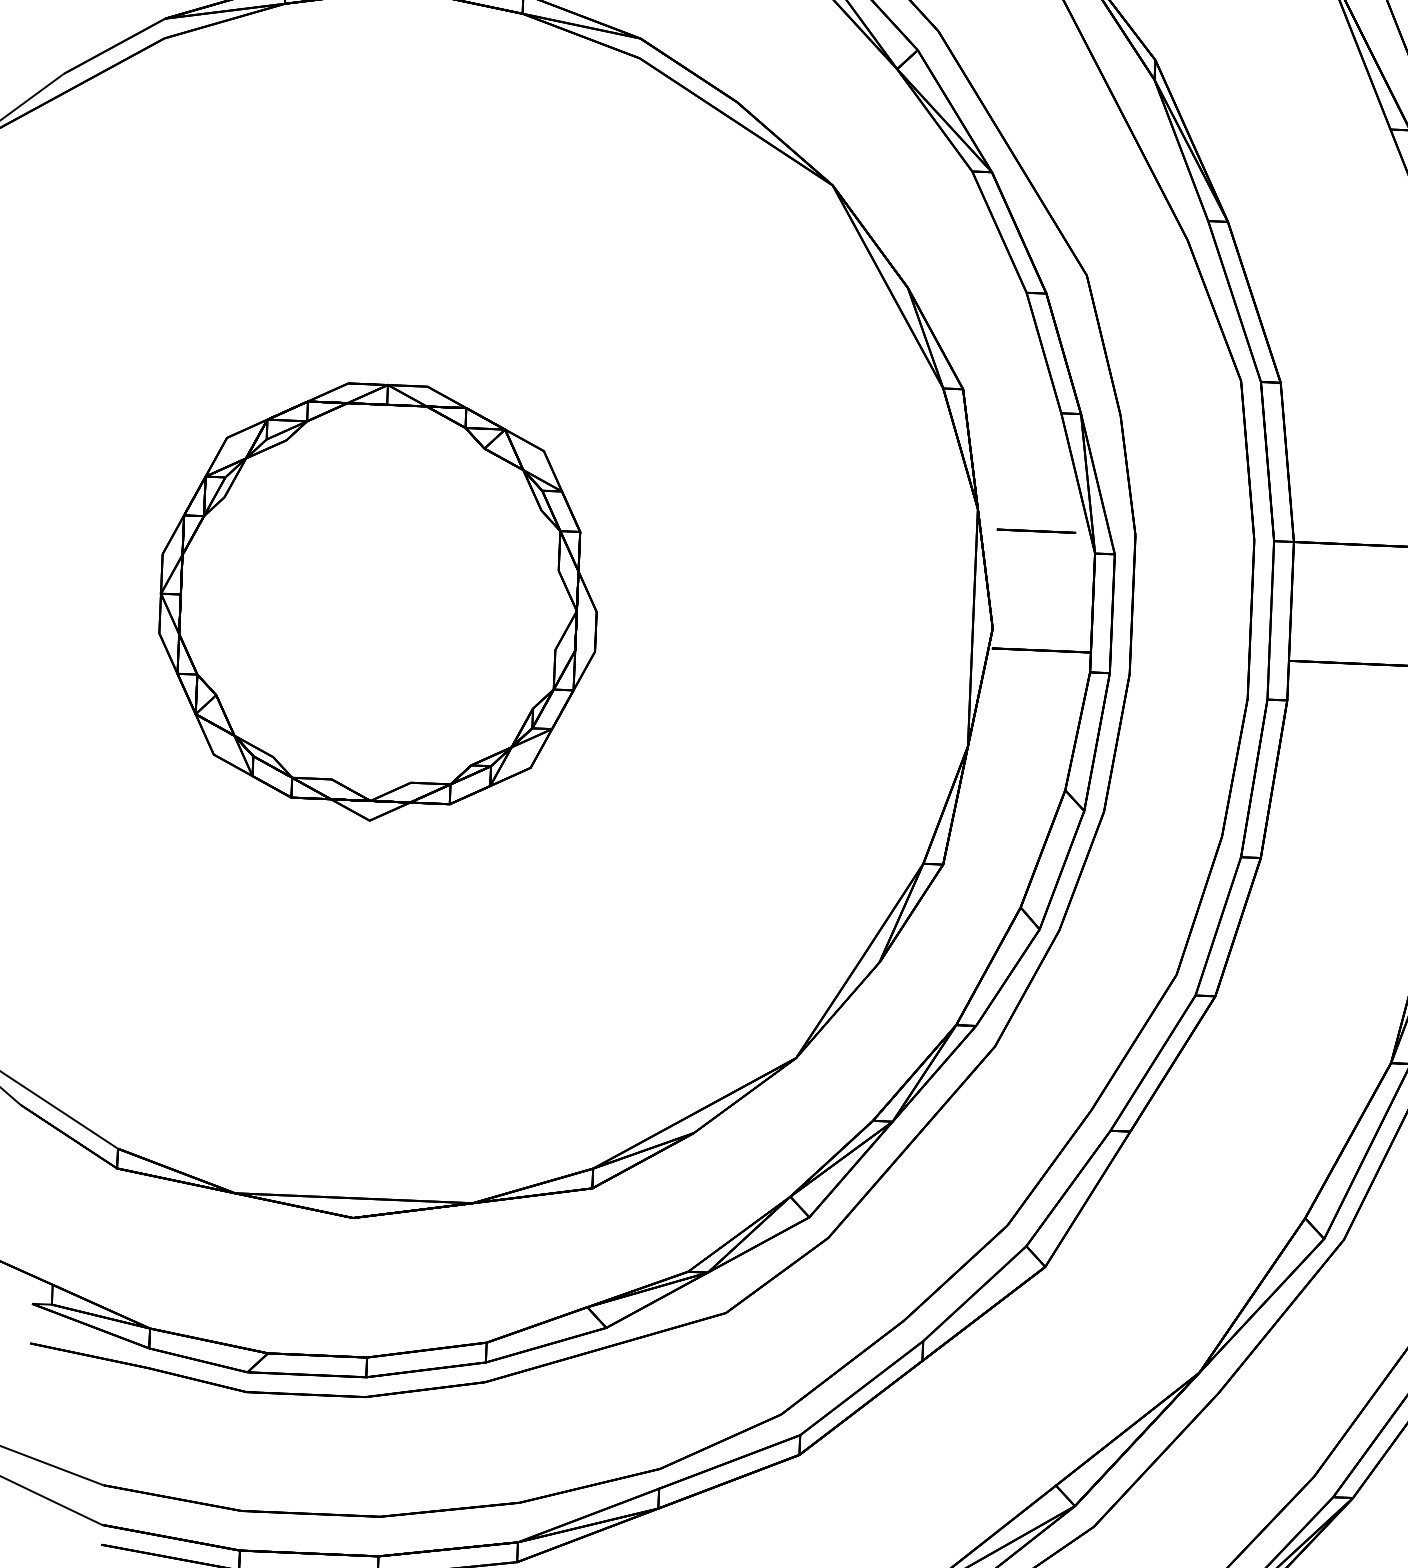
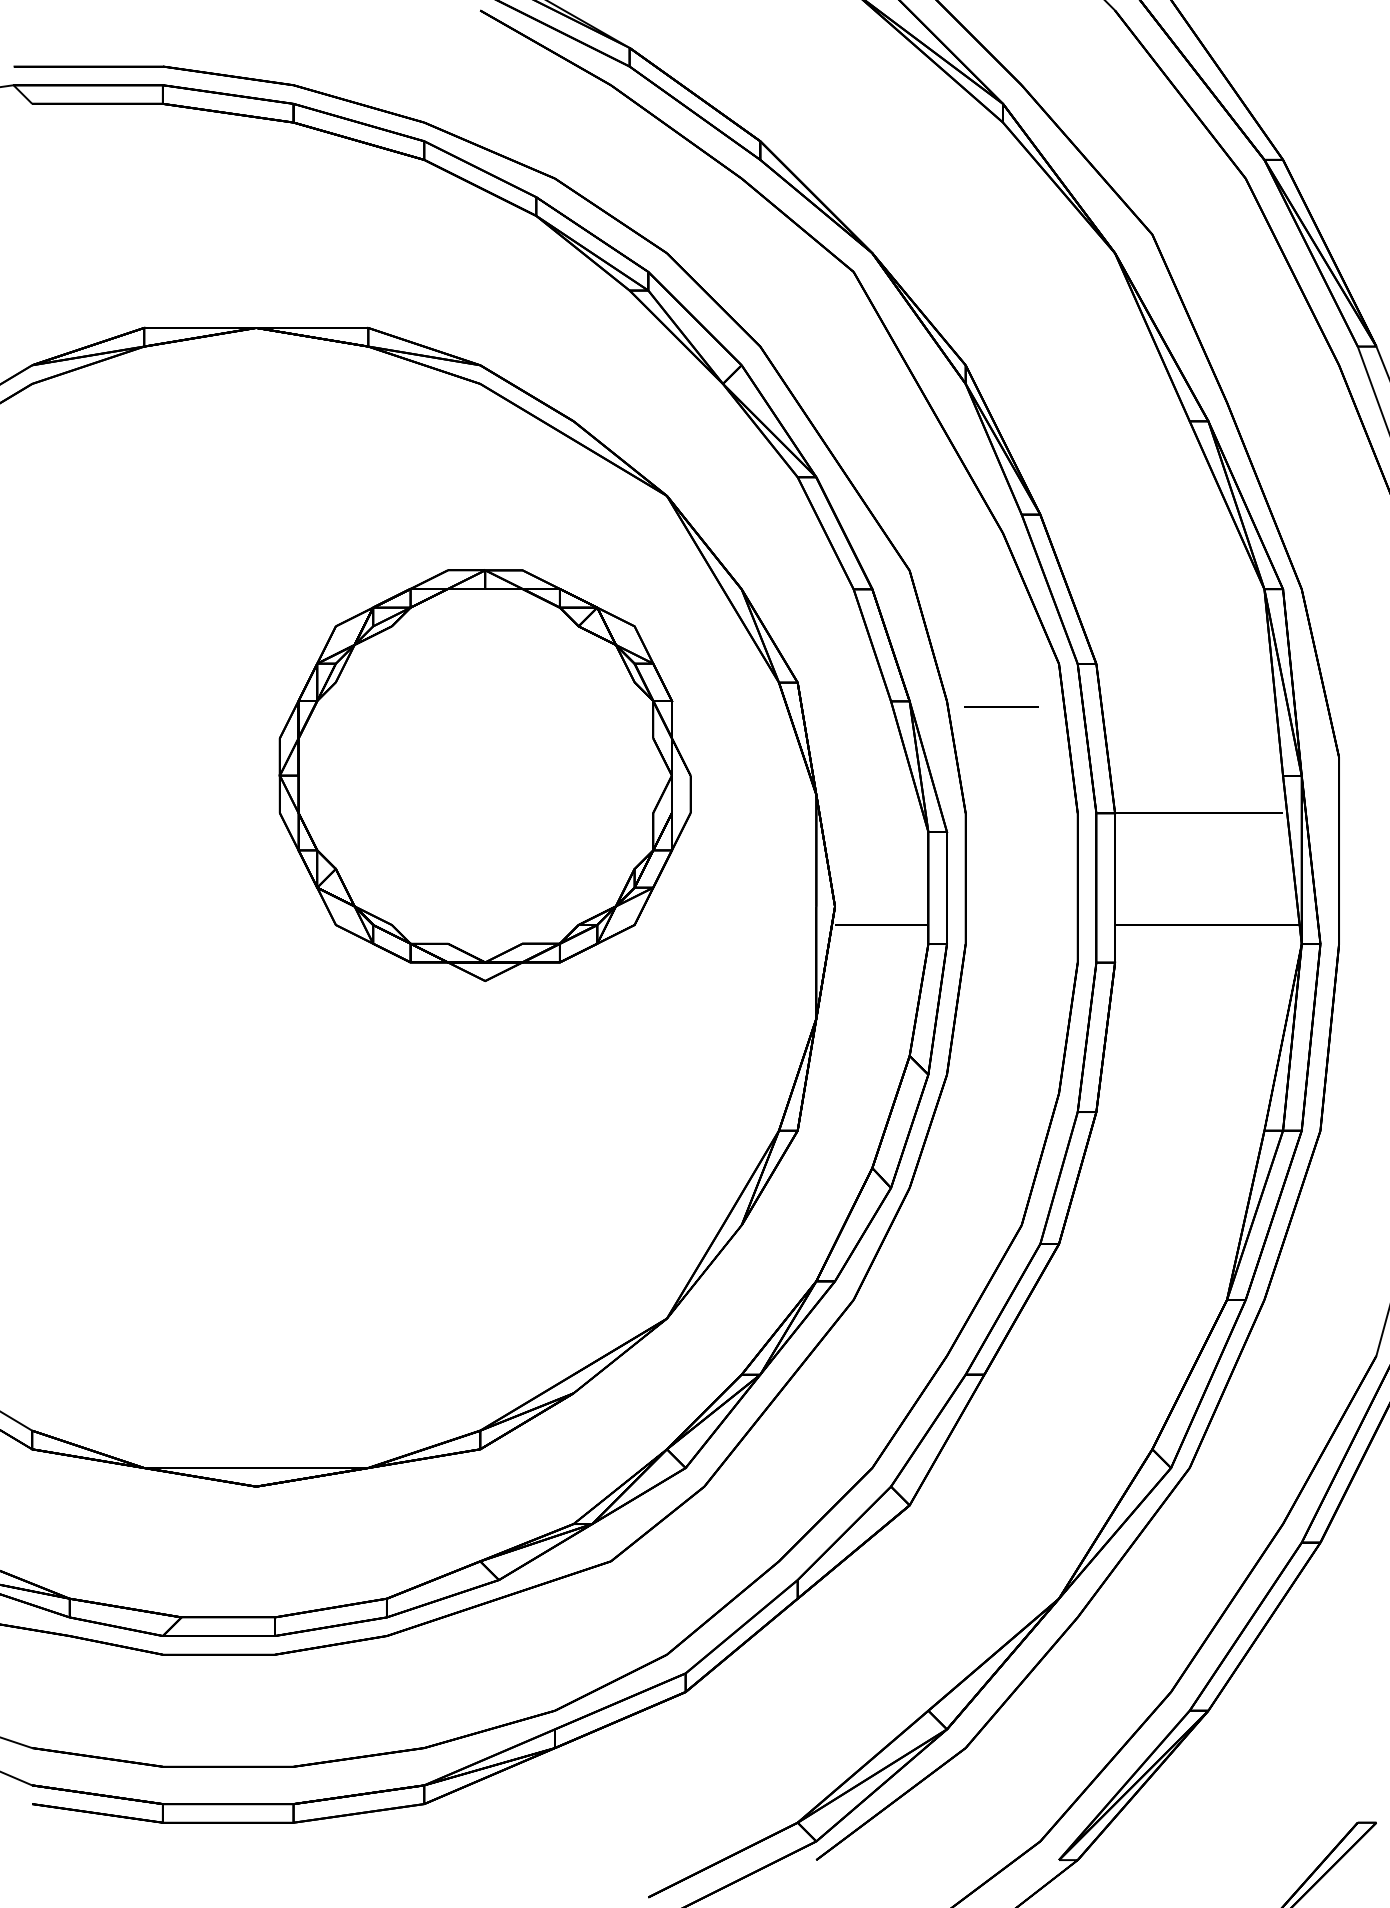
line: (1036, 530) -> (1001, 706), moved
part: (378, 602) -> (484, 775), moved

